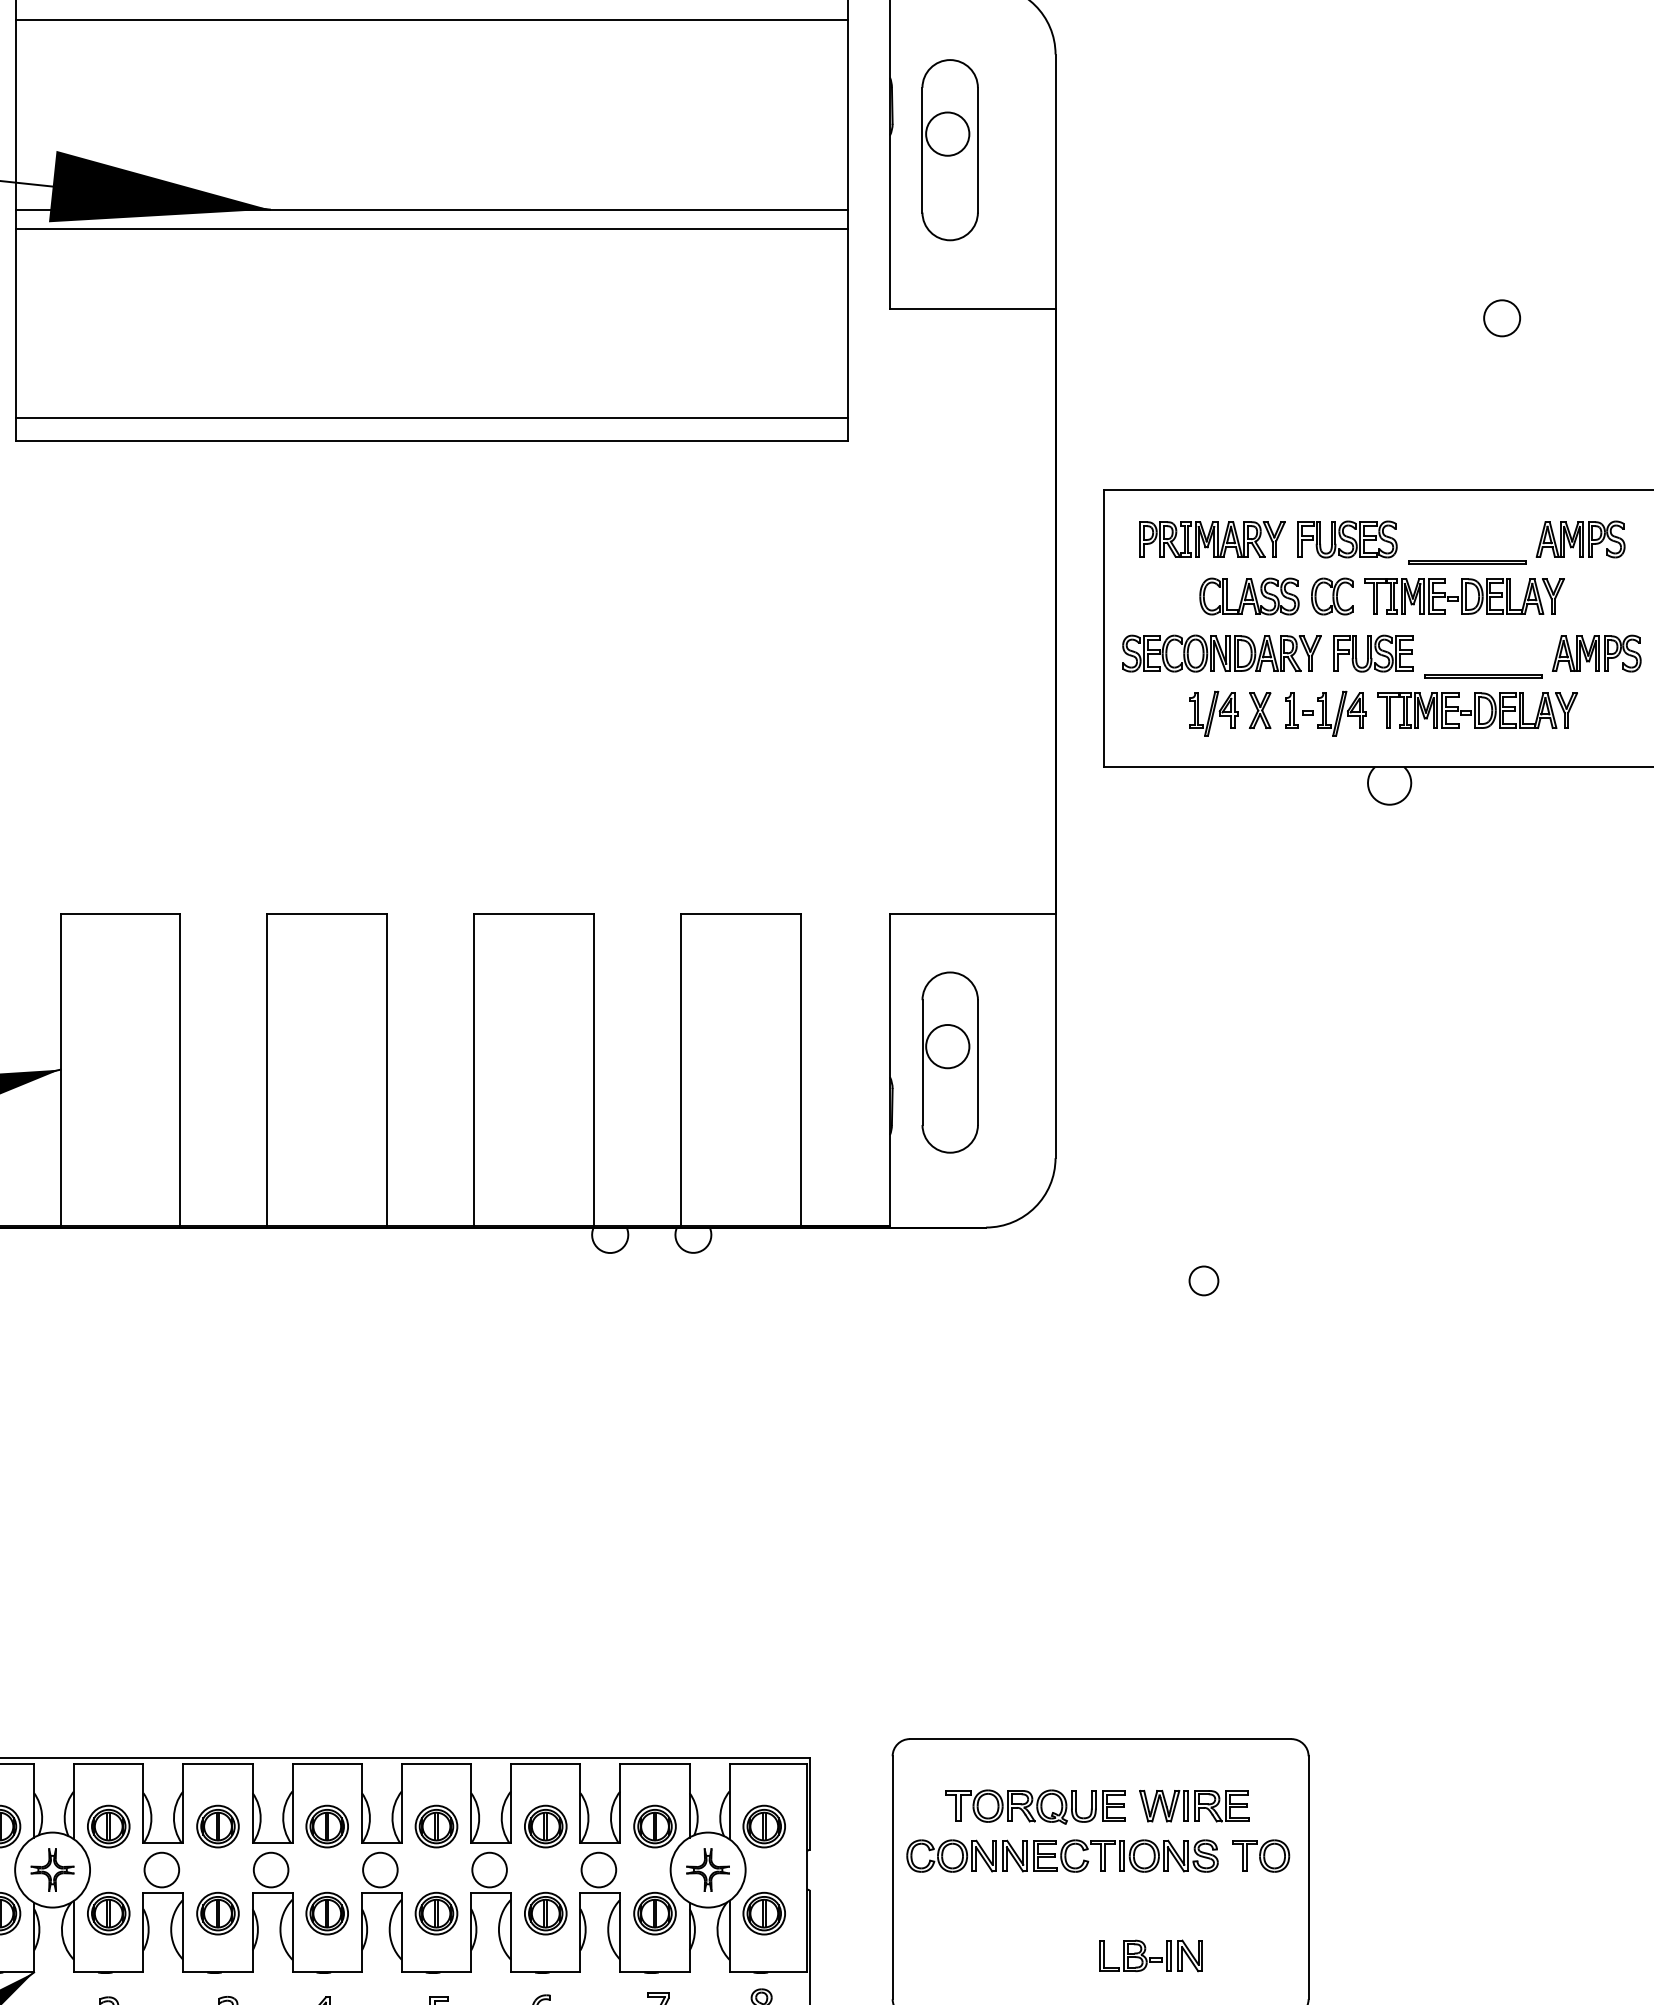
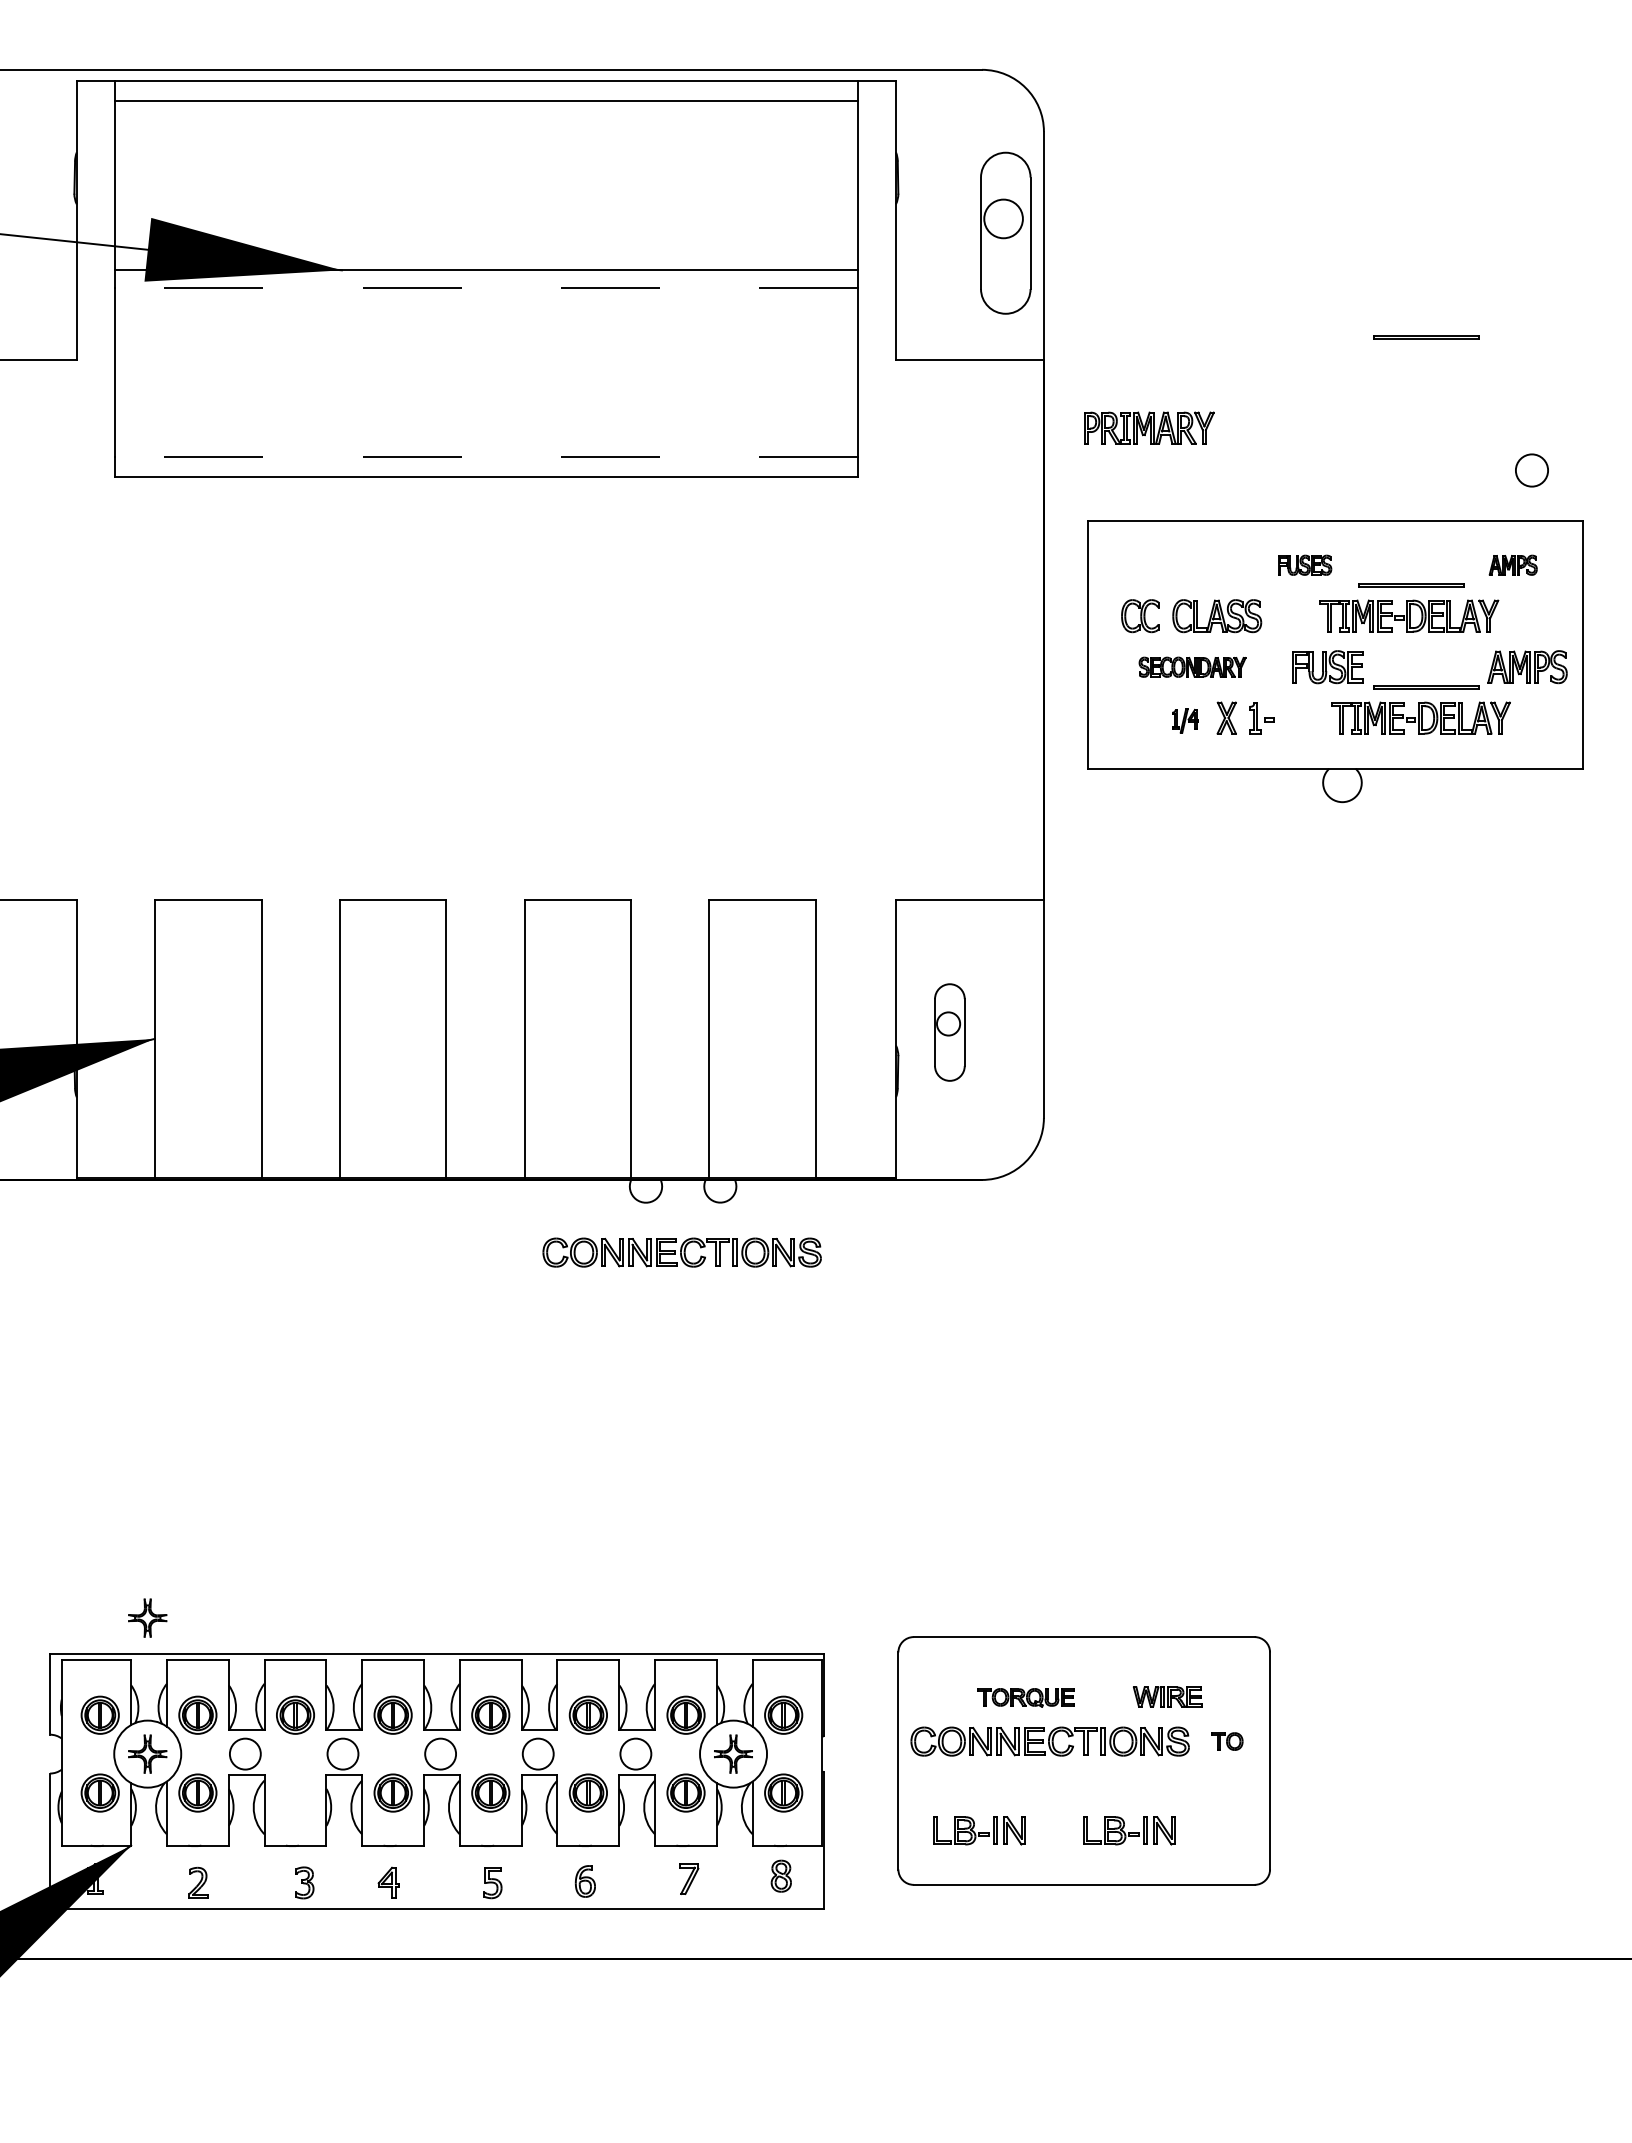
part: (949, 149) -> (1005, 232), moved
line: (431, 228) -> (486, 287), solid -> dashed
line: (1483, 283) -> (1426, 336), added
circle: (1501, 318) -> (1531, 470), moved
line: (431, 417) -> (486, 456), solid -> dashed
part: (1212, 538) -> (1149, 427), moved
part: (1347, 539) -> (1304, 565), size x0.6
part: (1581, 539) -> (1513, 565), size x0.6
part: (1332, 596) -> (1140, 616), moved
part: (1221, 654) -> (1192, 667), size x0.6
part: (1213, 713) -> (1185, 720), size x0.6
part: (1341, 713) -> (1299, 720), removed
part: (949, 1062) -> (949, 1032), size x0.6
circle: (1203, 1280) -> (1176, 1227), removed
part: (649, 1308) -> (681, 1252), added
part: (52, 1717) -> (147, 1617), added
part: (1193, 1805) -> (1167, 1696), size x0.7
part: (1034, 1806) -> (1025, 1697), size x0.6
part: (1260, 1855) -> (1227, 1741), size x0.6
part: (217, 1913) -> (295, 1792), removed
part: (983, 1955) -> (979, 1830), added

